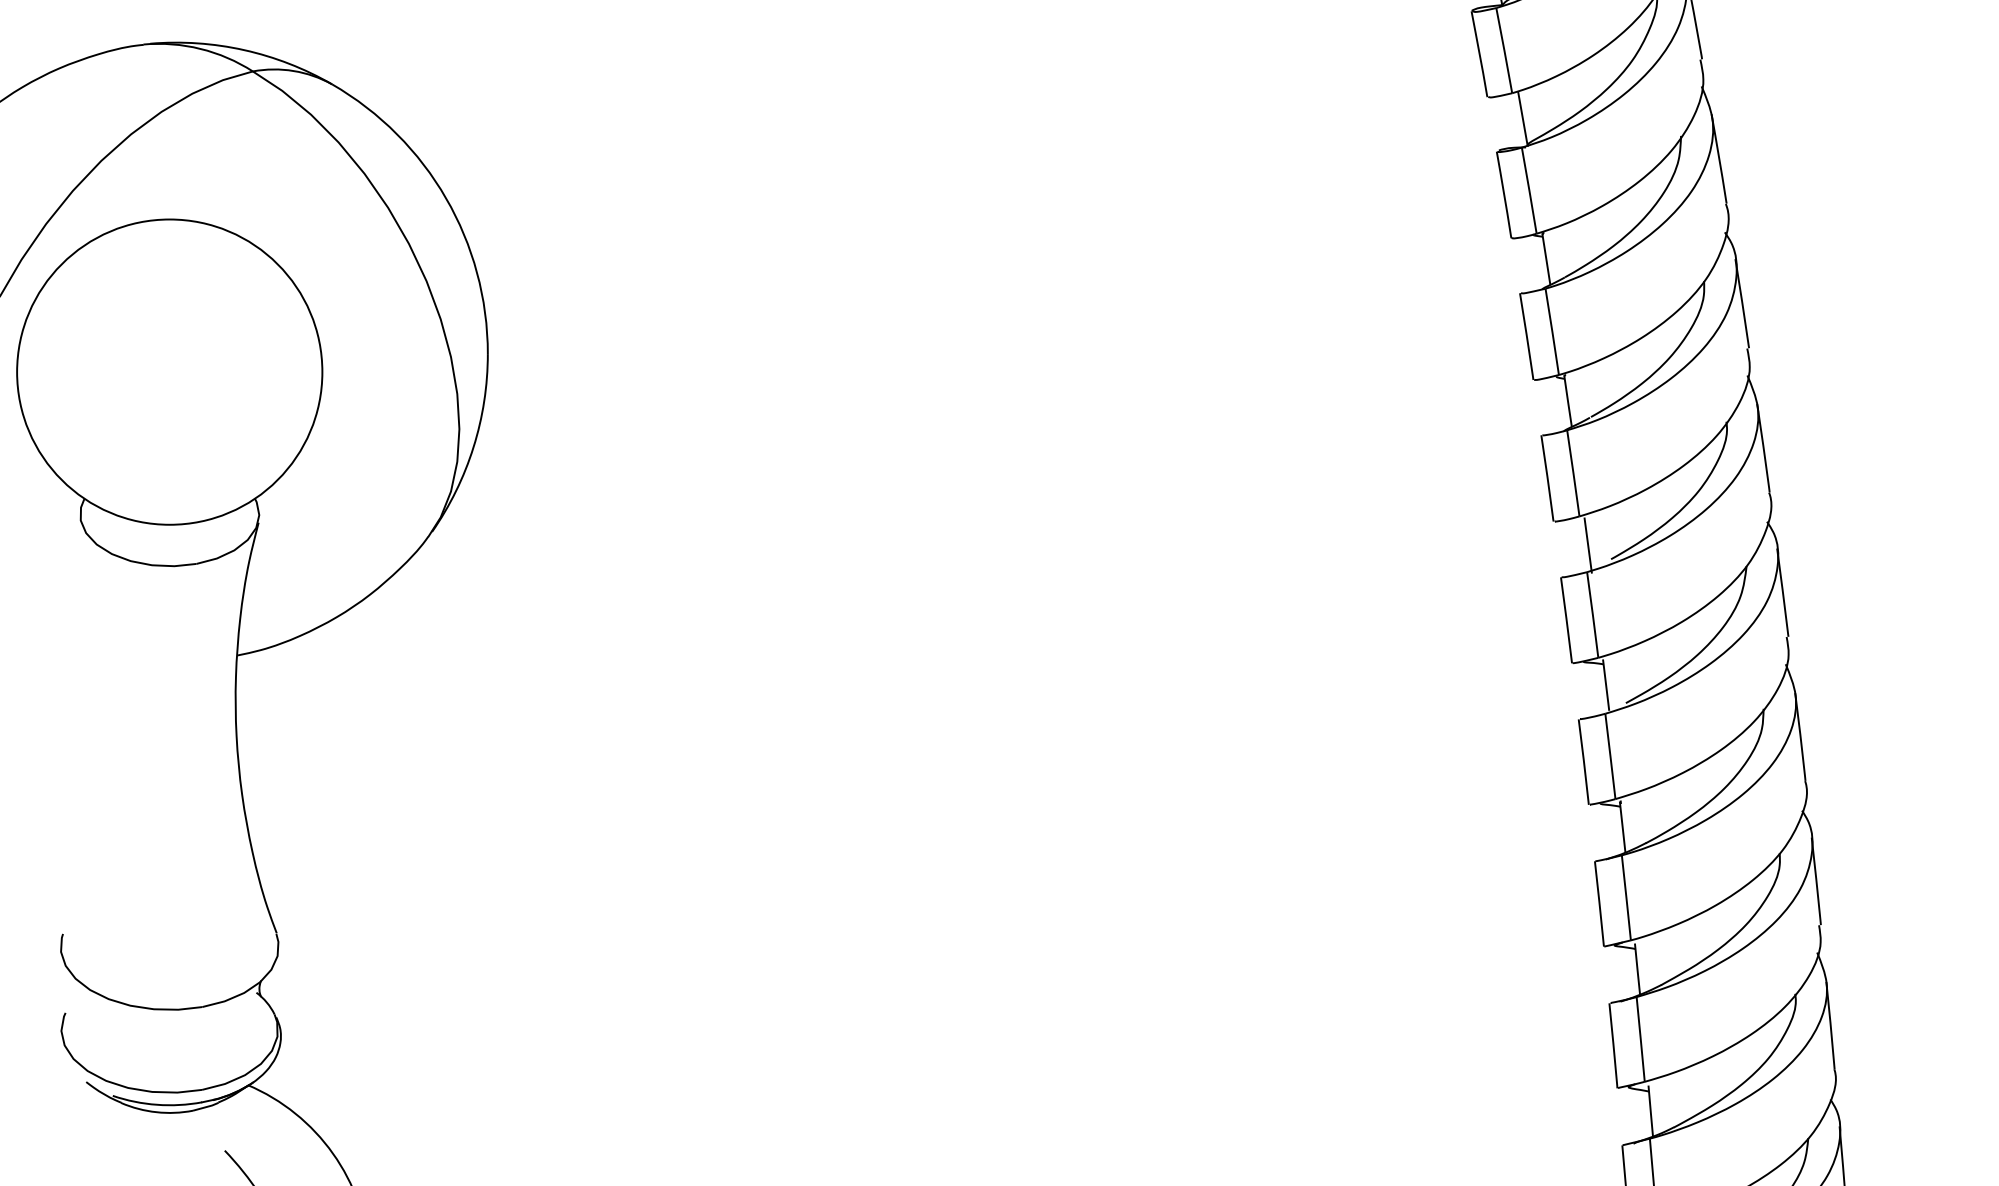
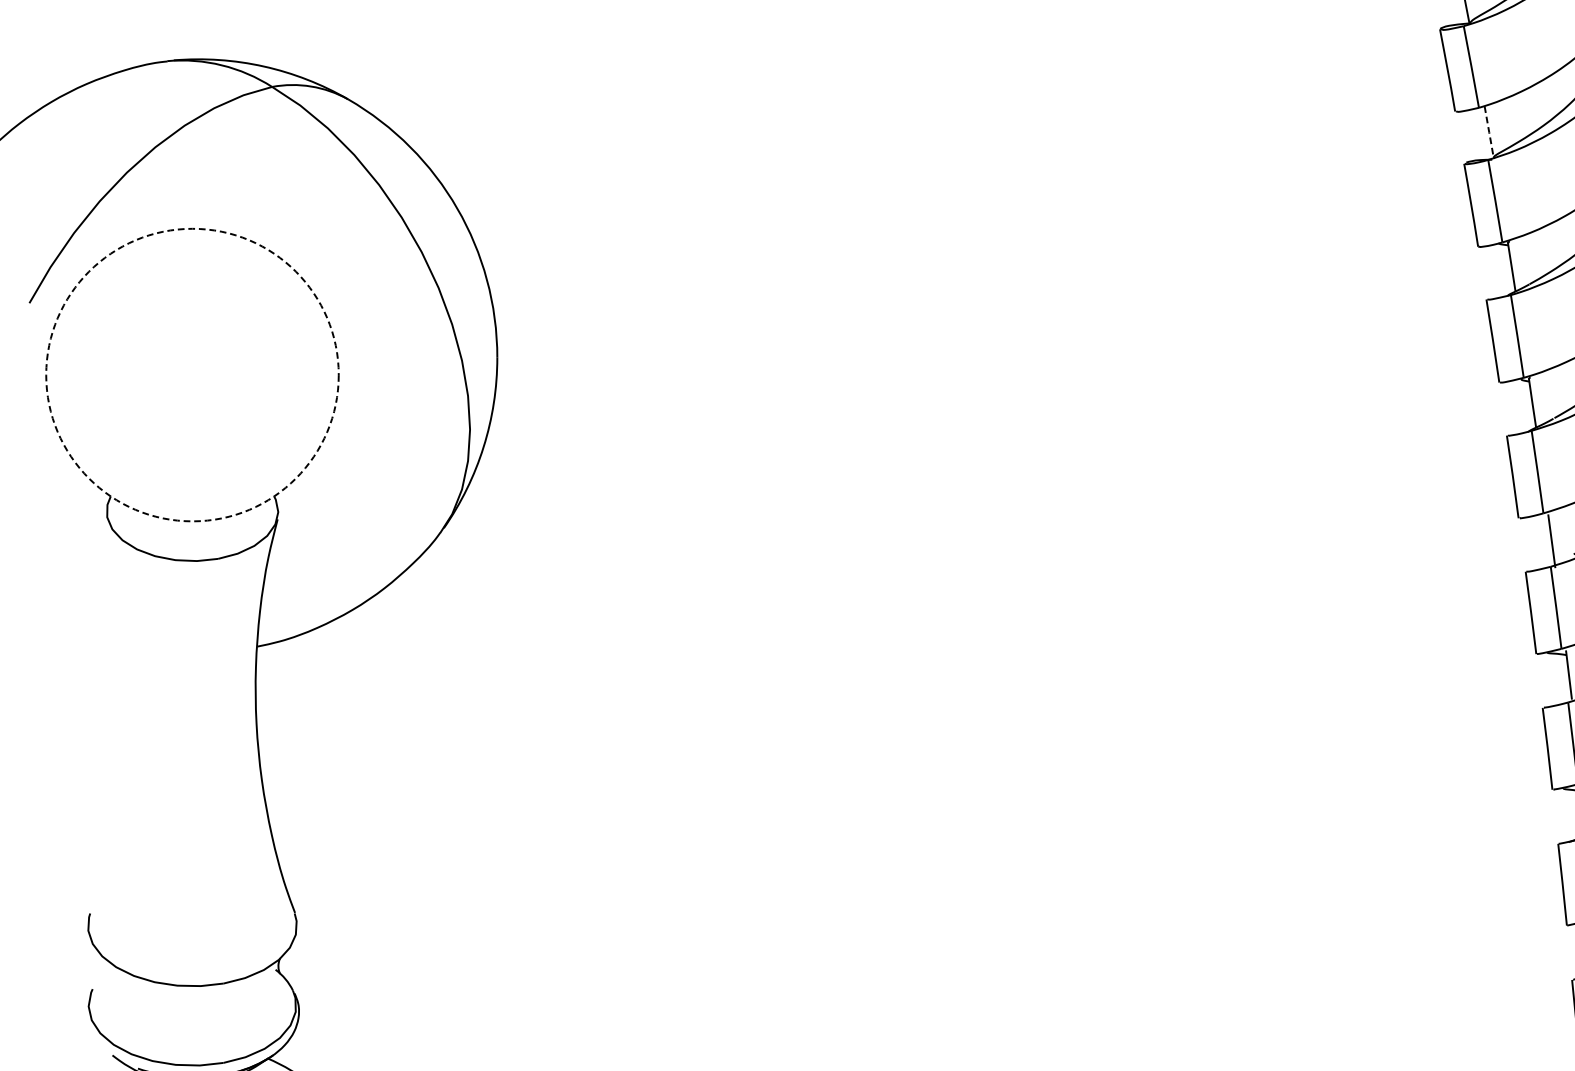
line: (1522, 119) -> (1488, 132), solid -> dashed
circle: (169, 371) -> (192, 374), solid -> dashed

